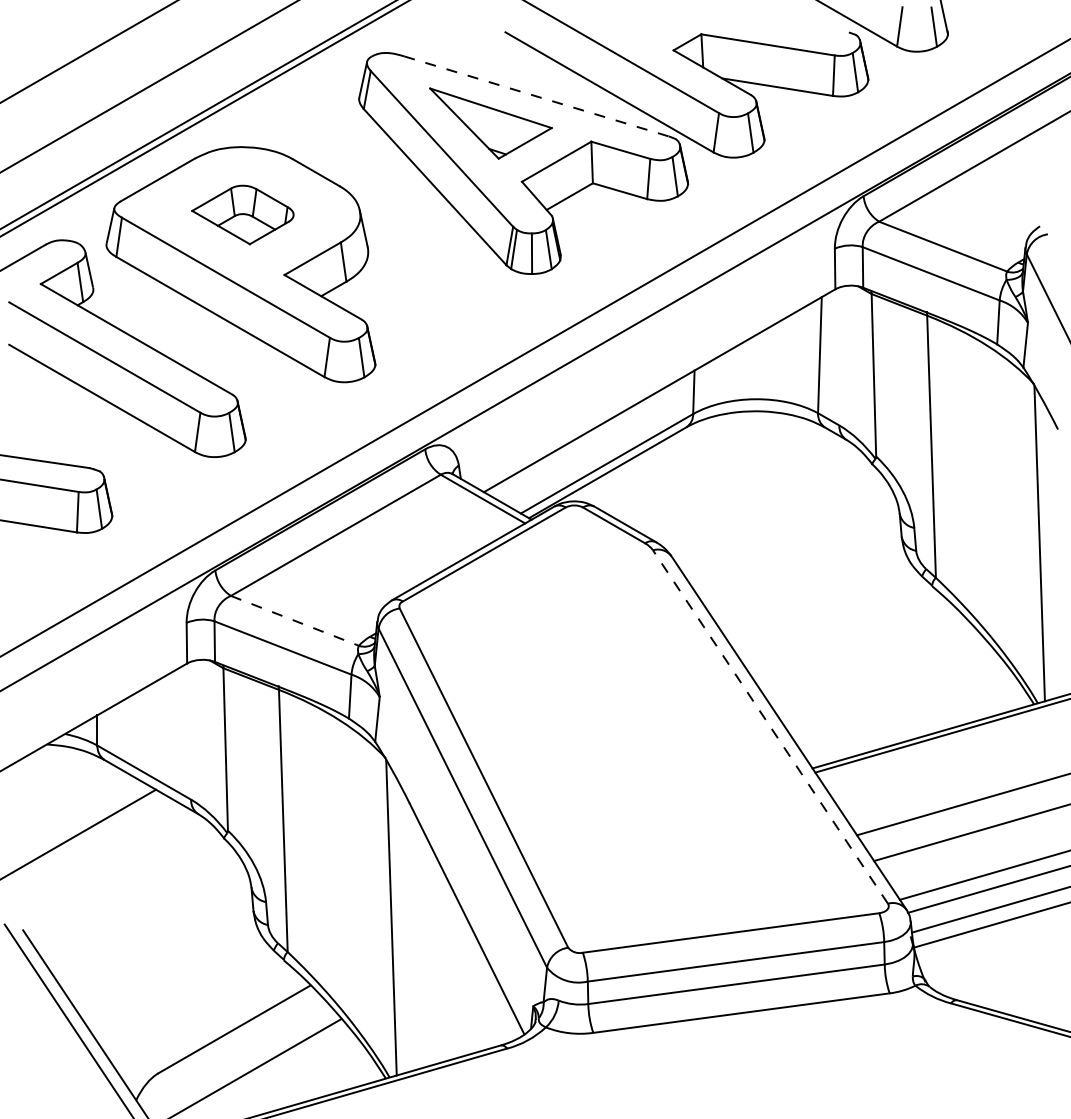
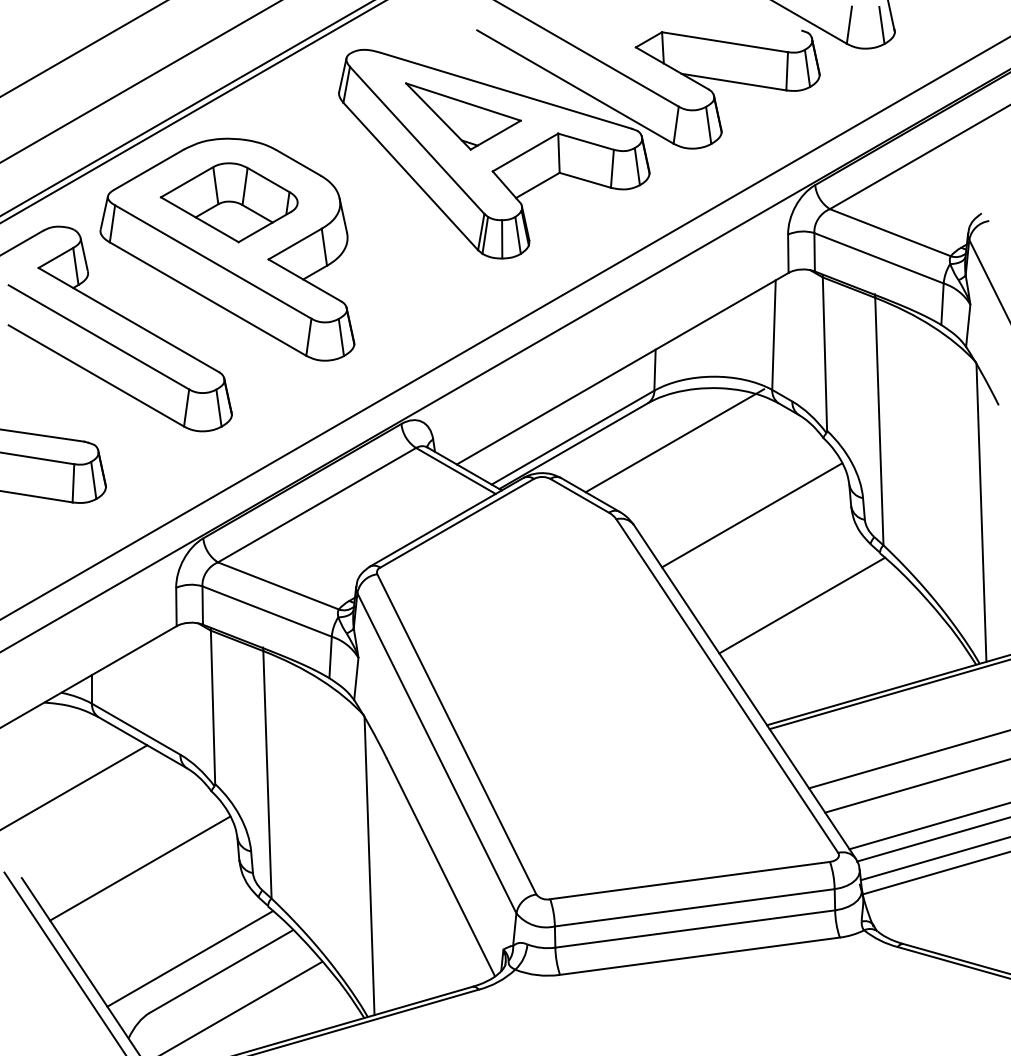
line: (536, 96) -> (506, 90), dashed -> solid
part: (242, 214) -> (228, 202), size x1.43
line: (714, 466) -> (674, 440), added
line: (796, 546) -> (751, 515), added
line: (294, 620) -> (277, 585), dashed -> solid
line: (849, 641) -> (801, 605), added
line: (770, 726) -> (727, 685), dashed -> solid
line: (148, 920) -> (140, 868), added
line: (201, 1015) -> (190, 958), added

